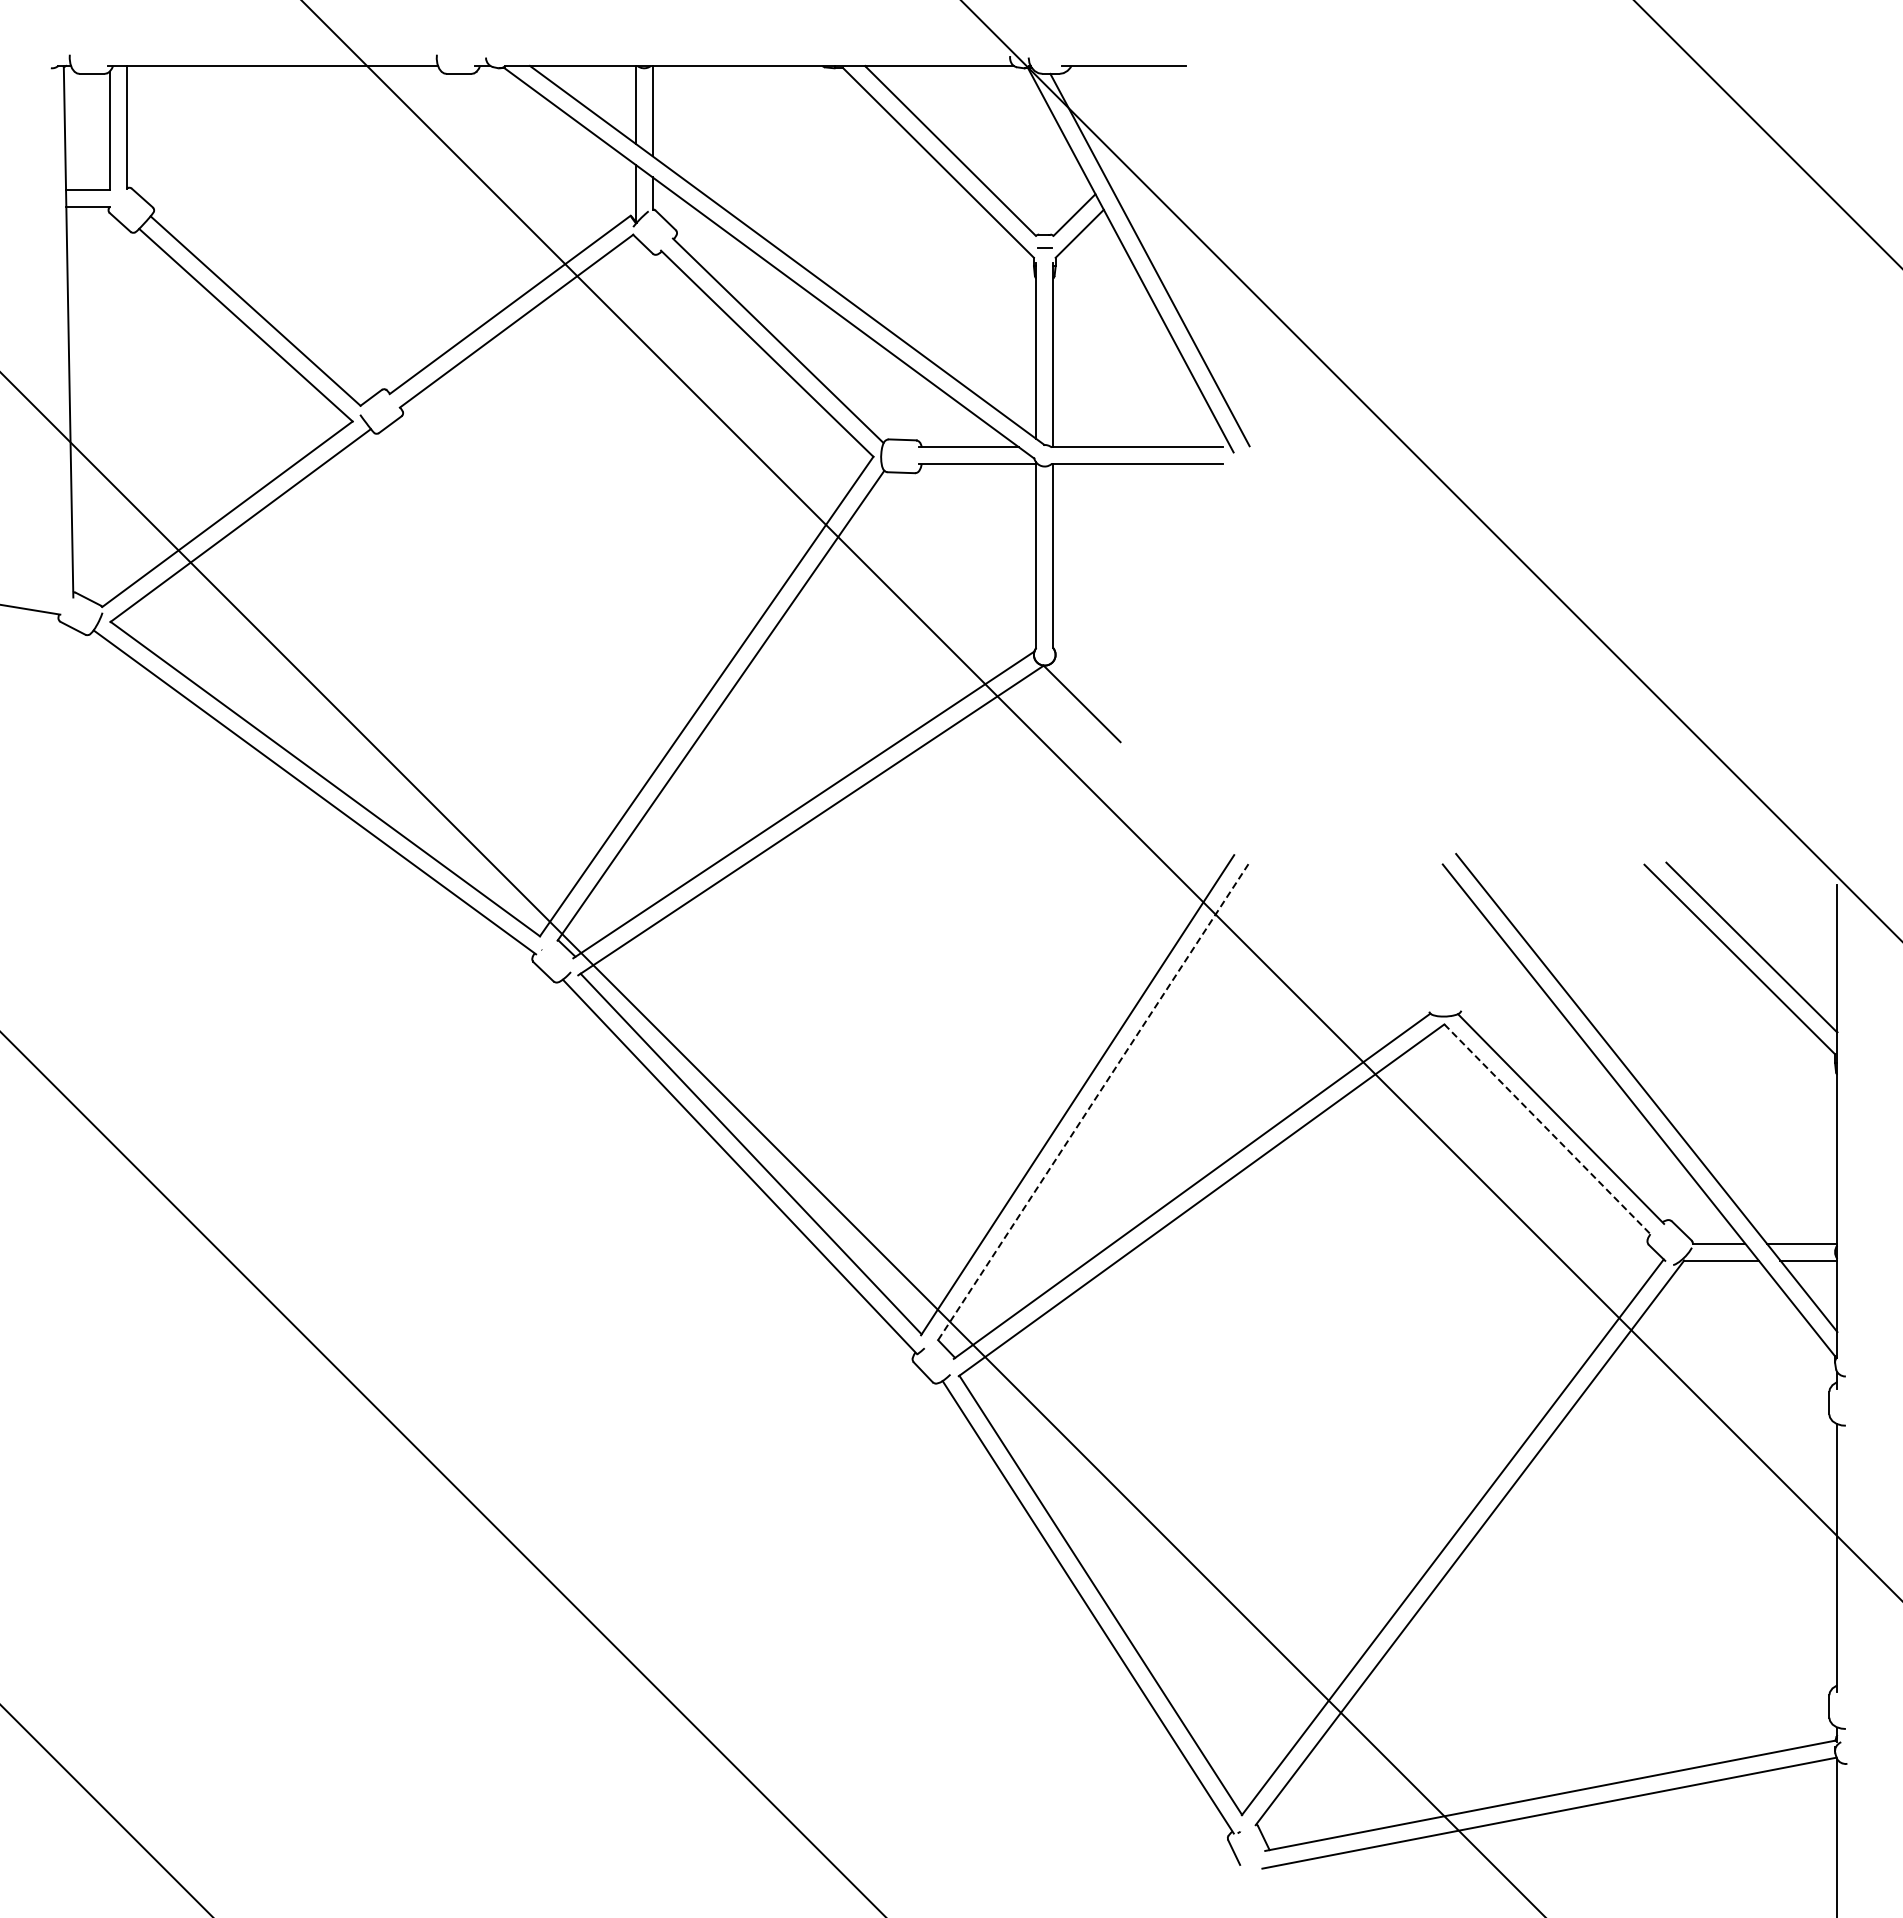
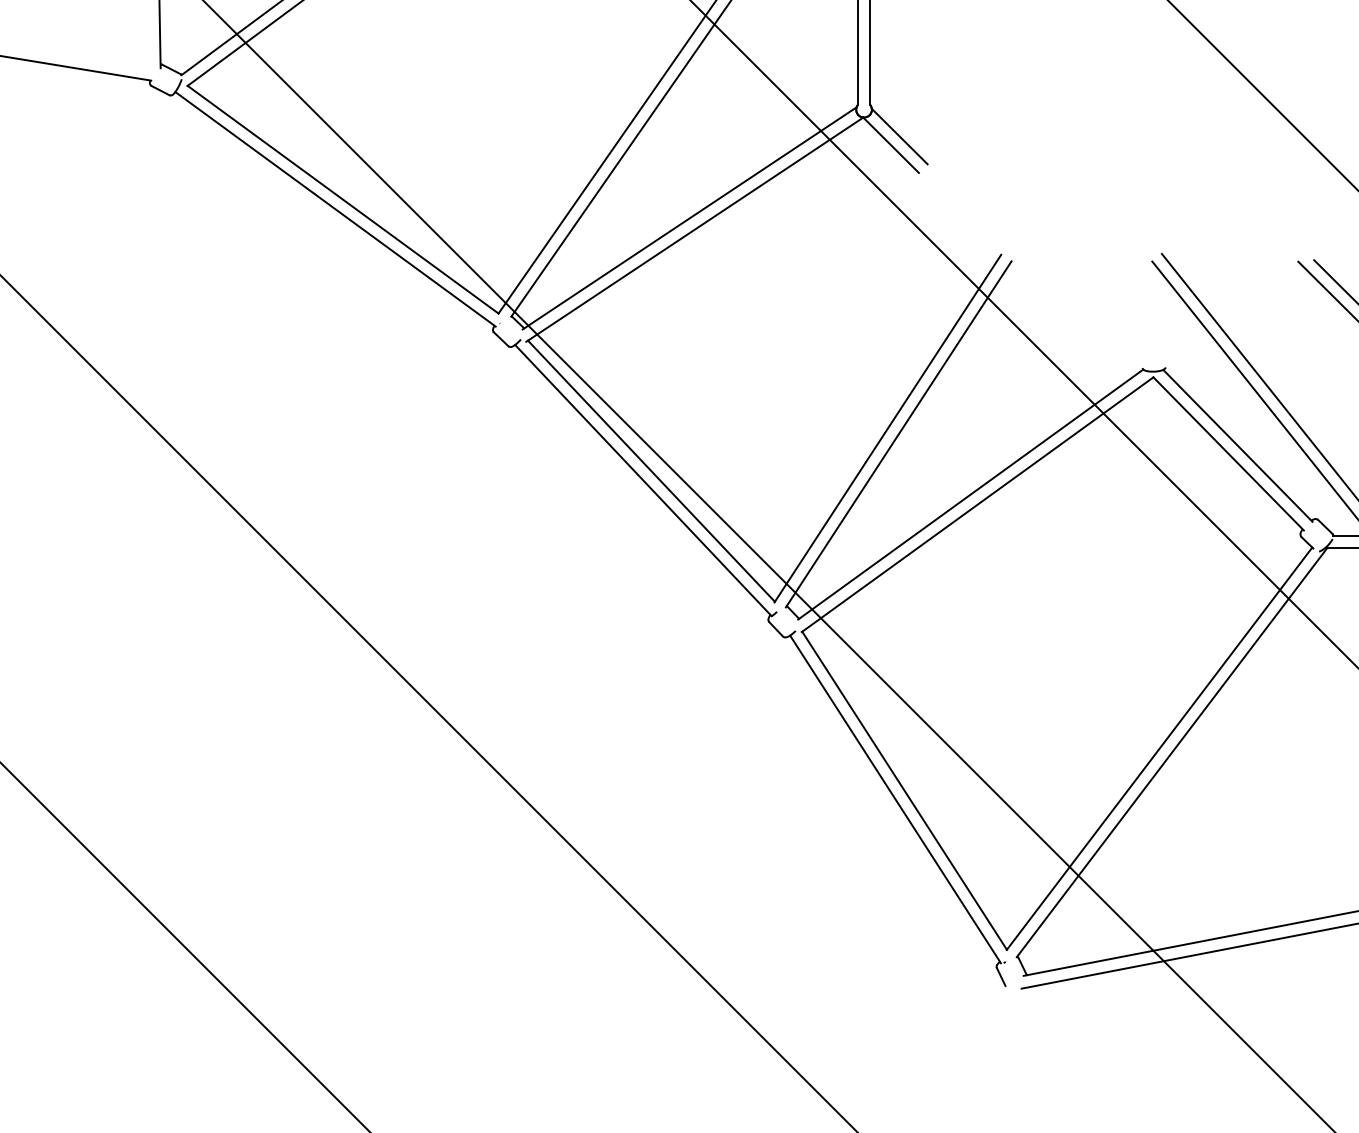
line: (1093, 691) -> (899, 136), added
line: (1092, 1103) -> (898, 434), dashed -> solid
line: (1548, 1130) -> (1228, 454), dashed -> solid

